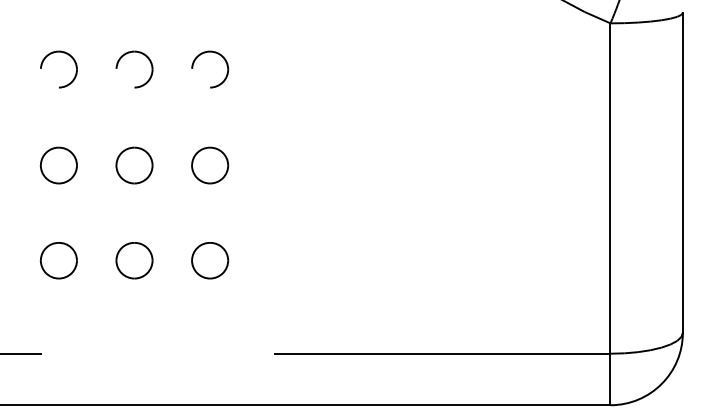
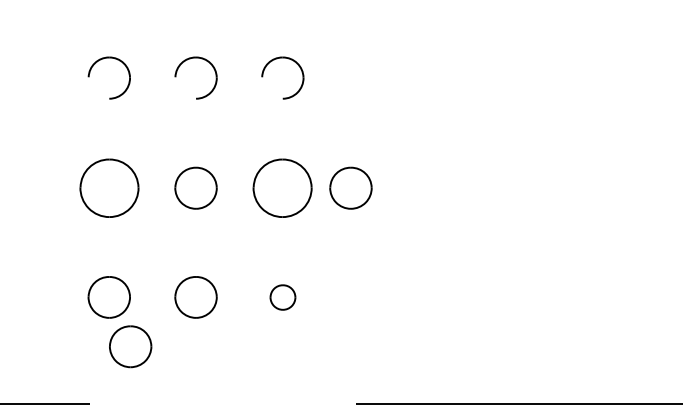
part: (58, 165) -> (108, 188), size x1.4
part: (210, 165) -> (283, 188), size x1.4
part: (269, 165) -> (350, 188), added
part: (210, 260) -> (283, 297), size x0.6
part: (77, 303) -> (130, 346), added

